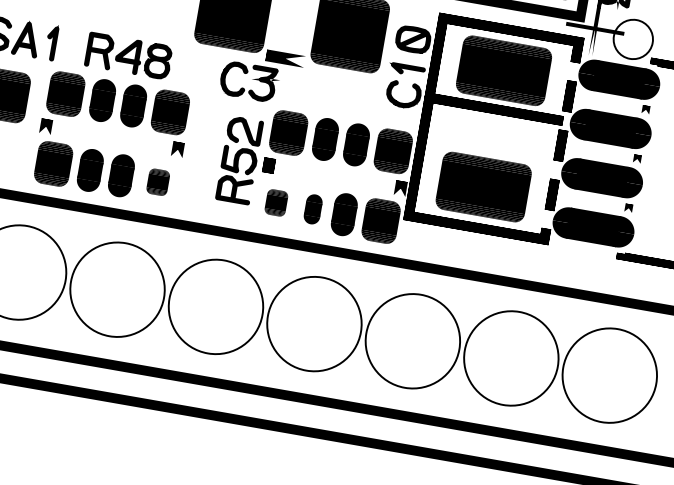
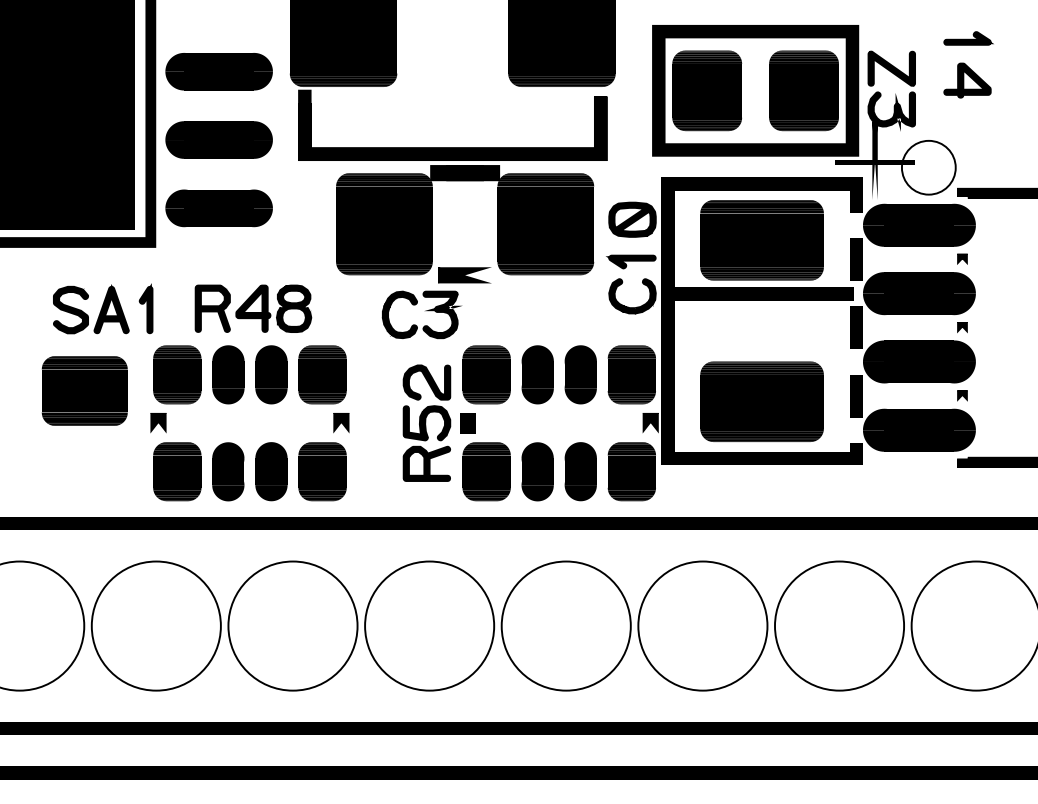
part: (158, 182) -> (322, 471), size x1.67
part: (276, 202) -> (486, 471), size x1.67
part: (313, 209) -> (537, 471), size x1.43

